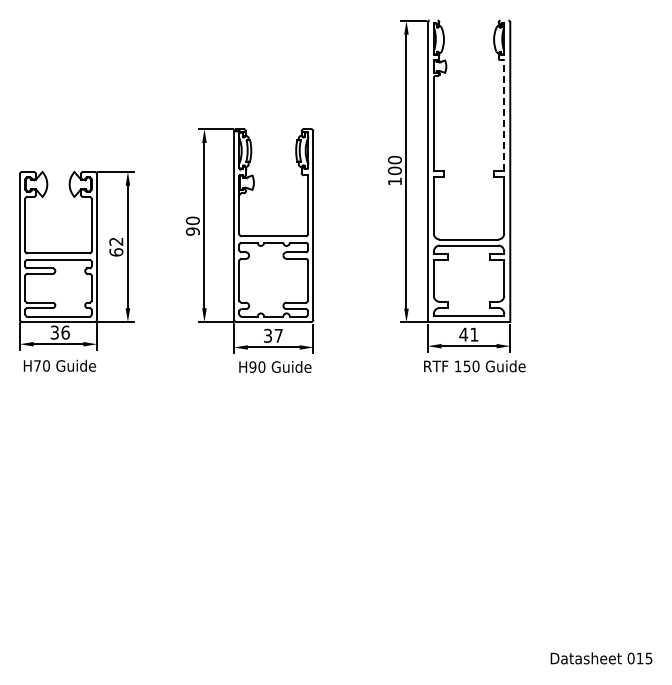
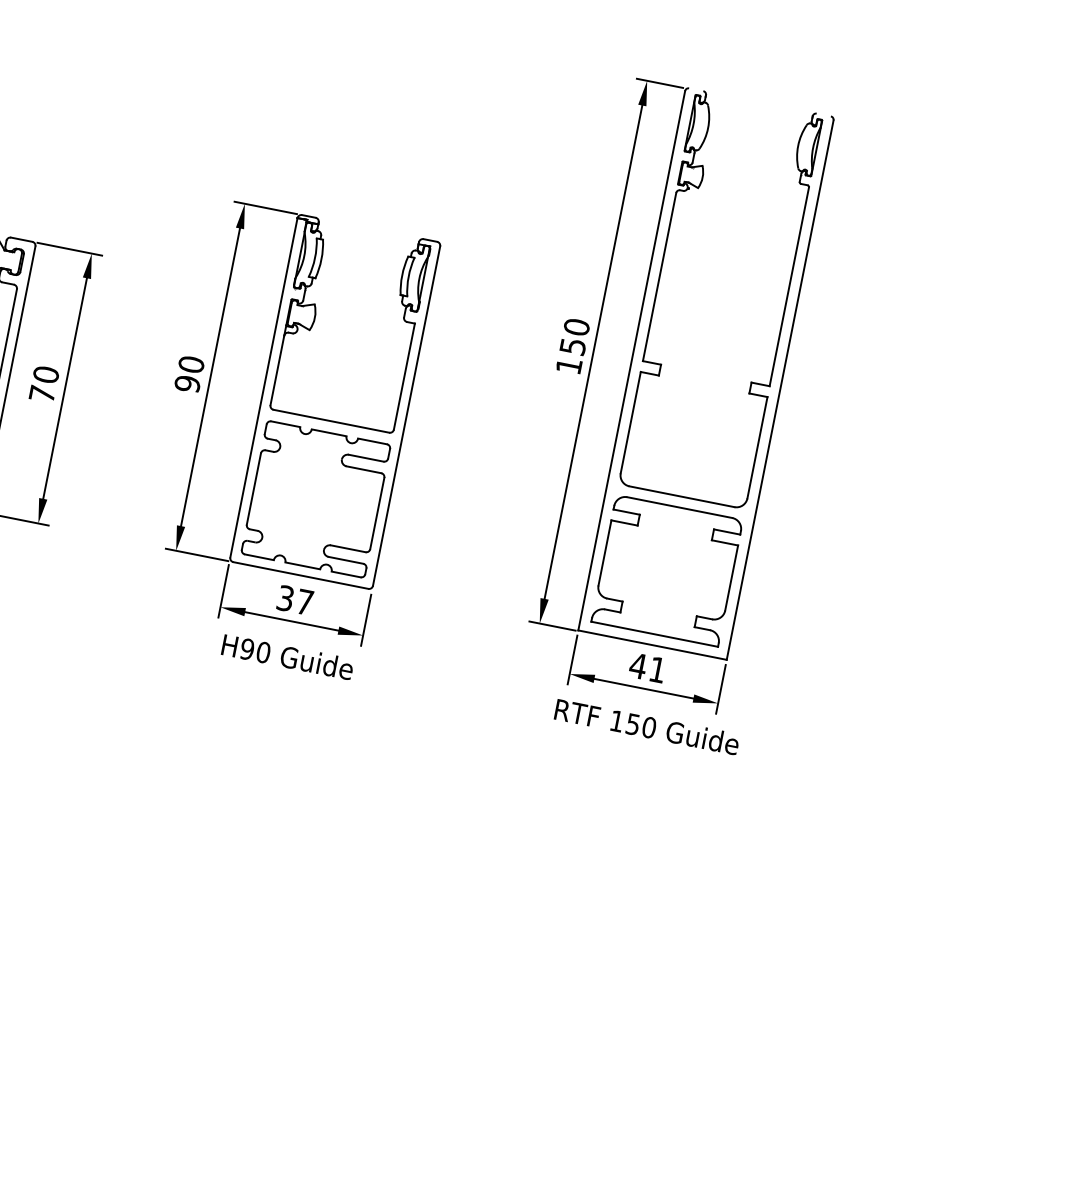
line: (504, 115) -> (789, 285), dashed -> solid
text: (394, 170) -> (572, 345), 100 -> 150
text: (116, 246) -> (44, 383), 62 -> 70

